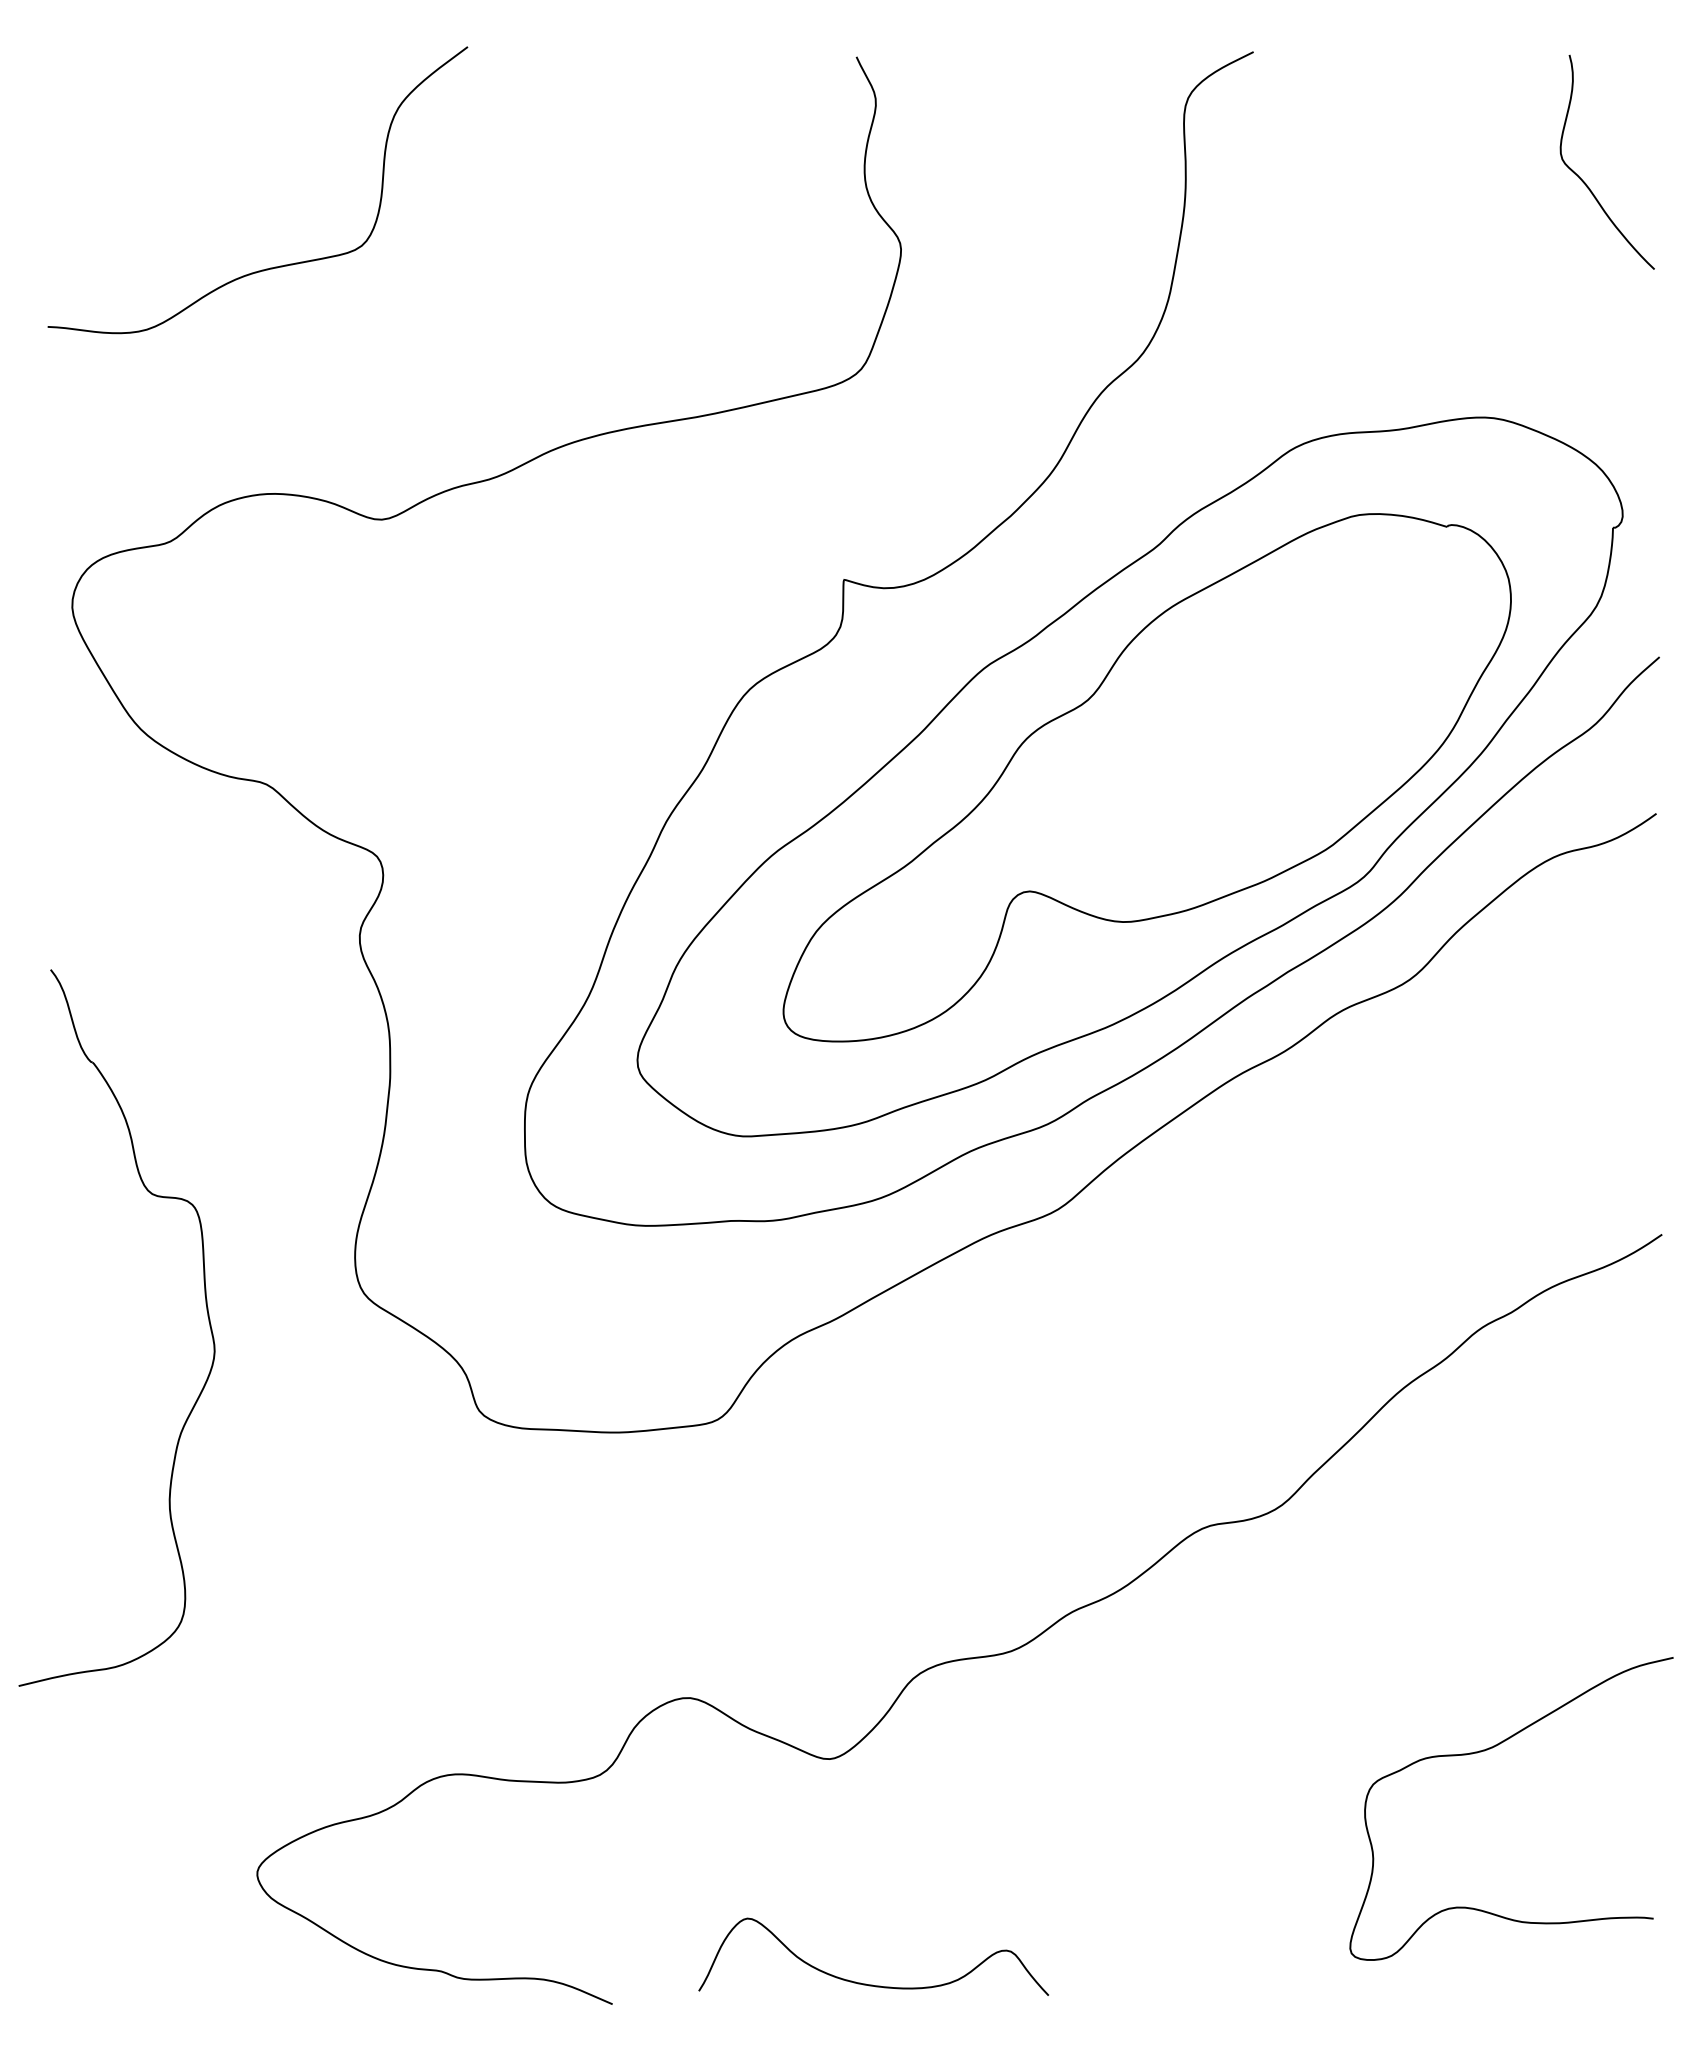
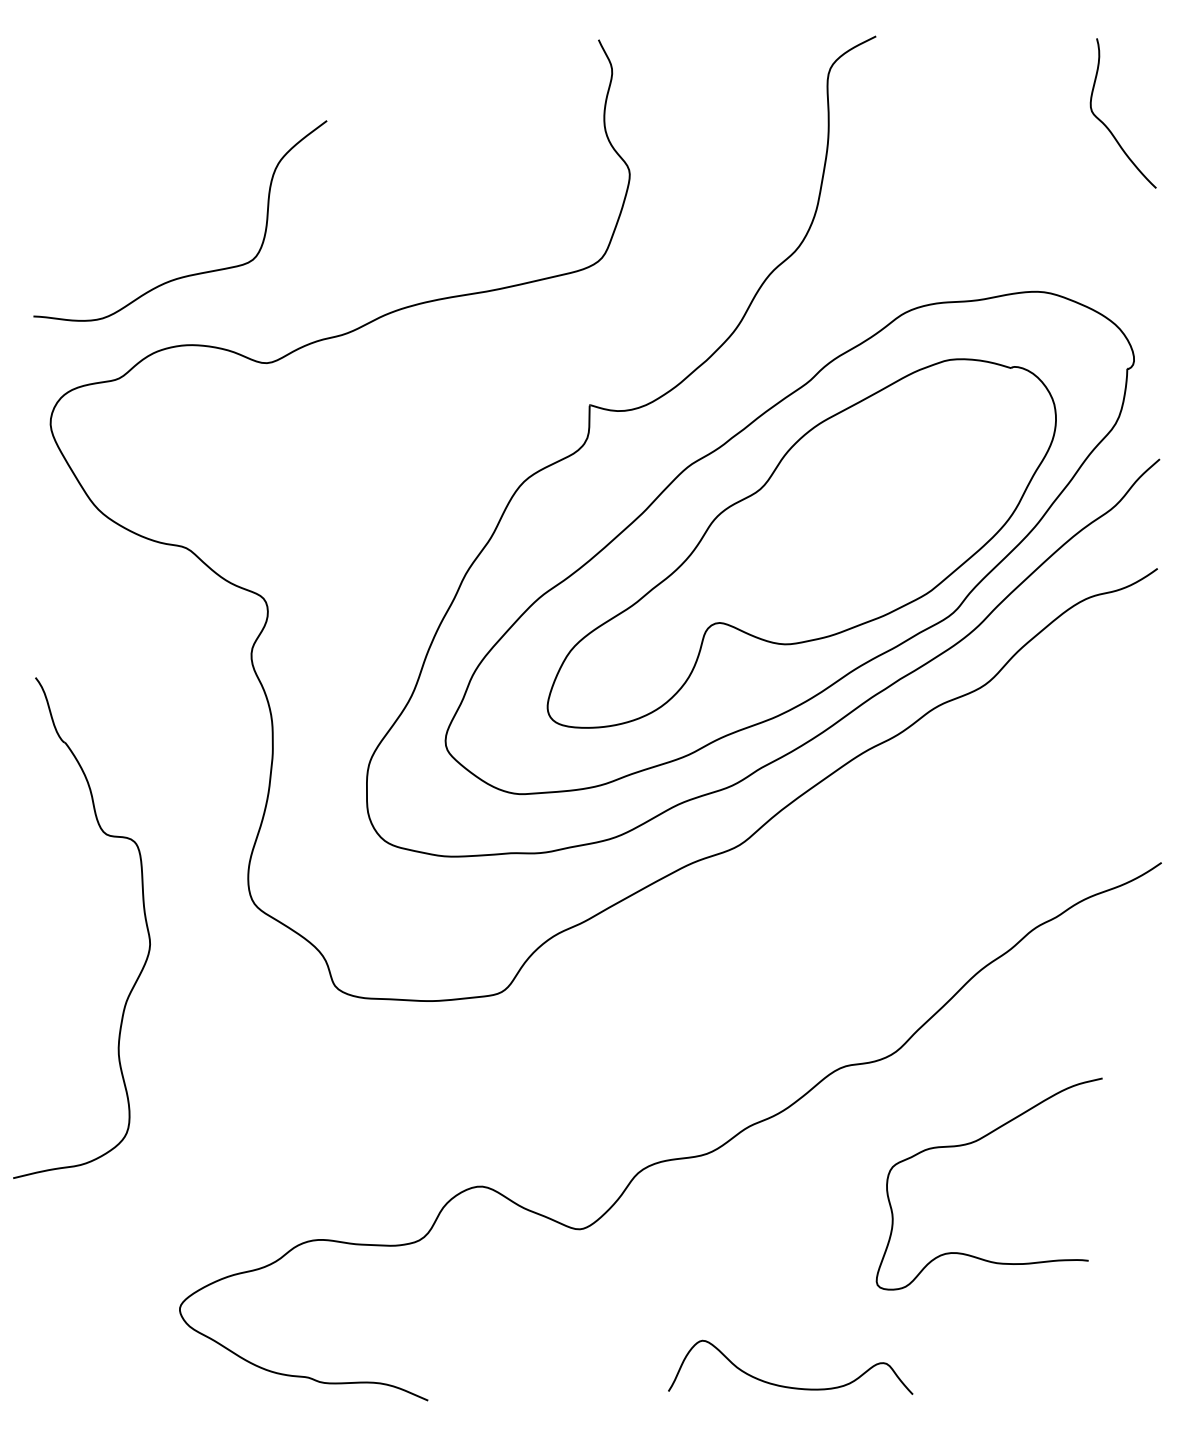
curve: (271, 266) -> (189, 274), moved
curve: (1484, 1752) -> (970, 1144), moved
curve: (864, 1982) -> (784, 1385), moved

